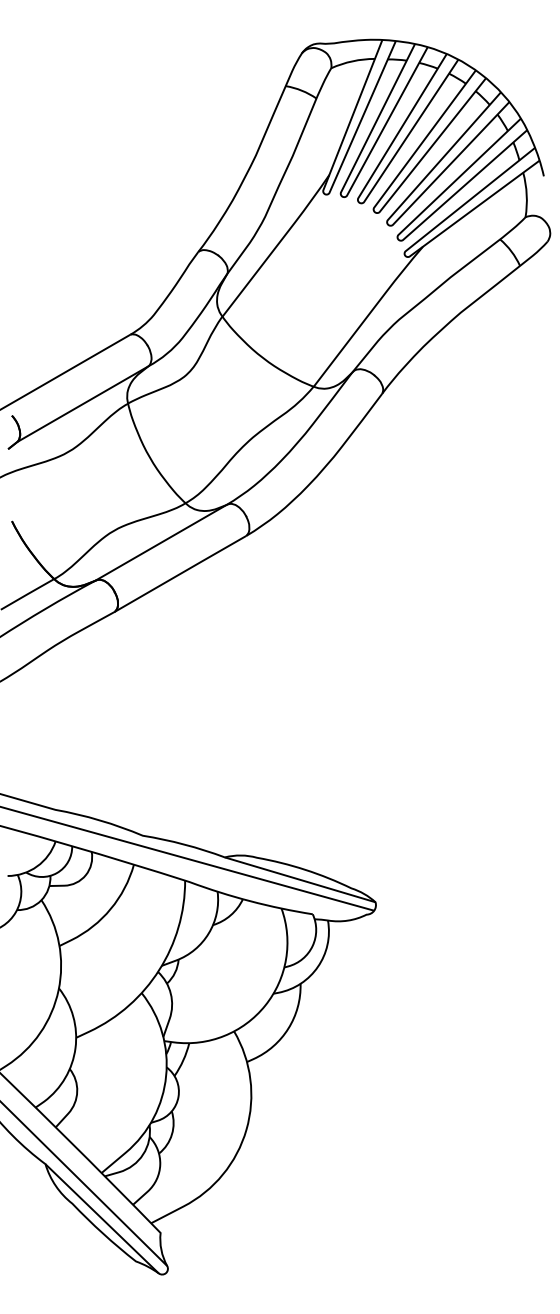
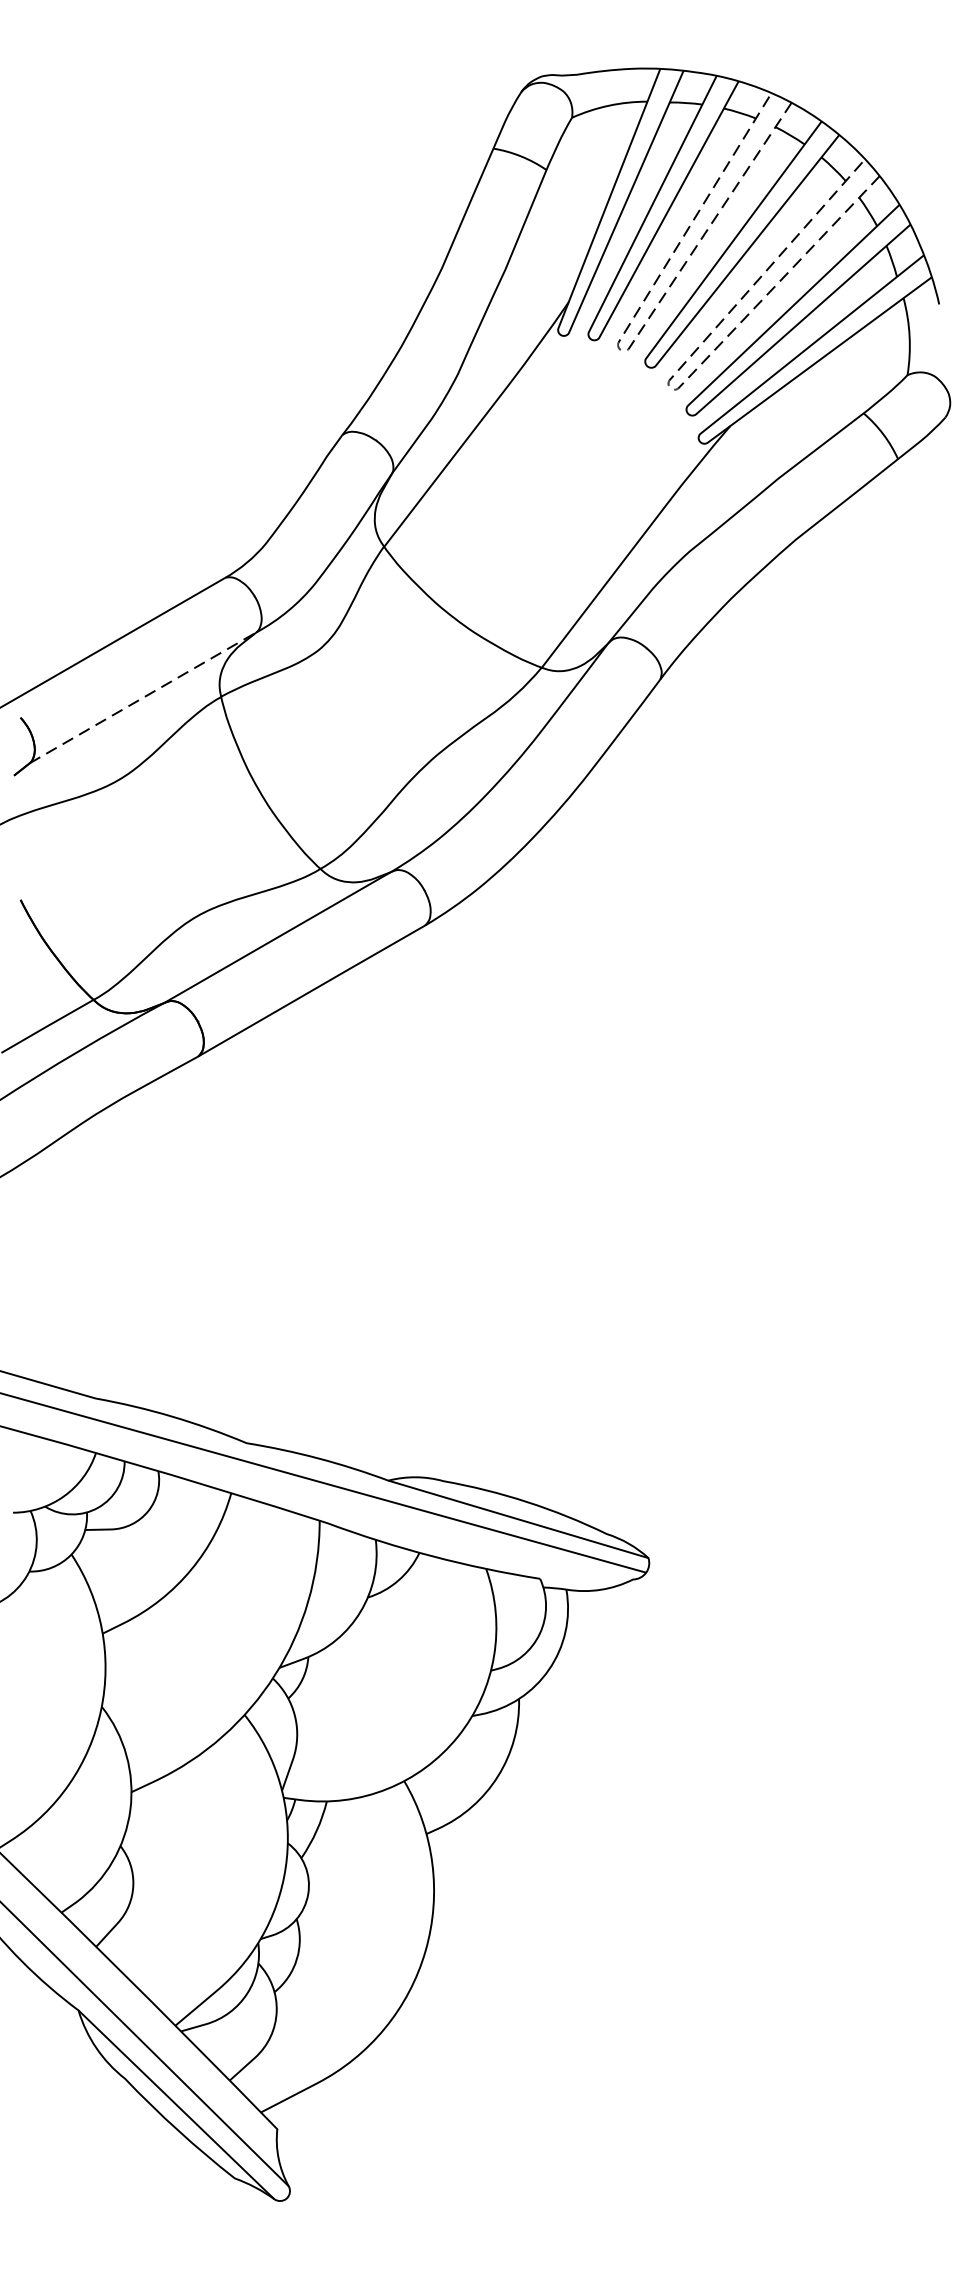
line: (359, 202) -> (620, 349), solid -> dashed
line: (387, 224) -> (669, 387), solid -> dashed
line: (82, 404) -> (142, 698), solid -> dashed

